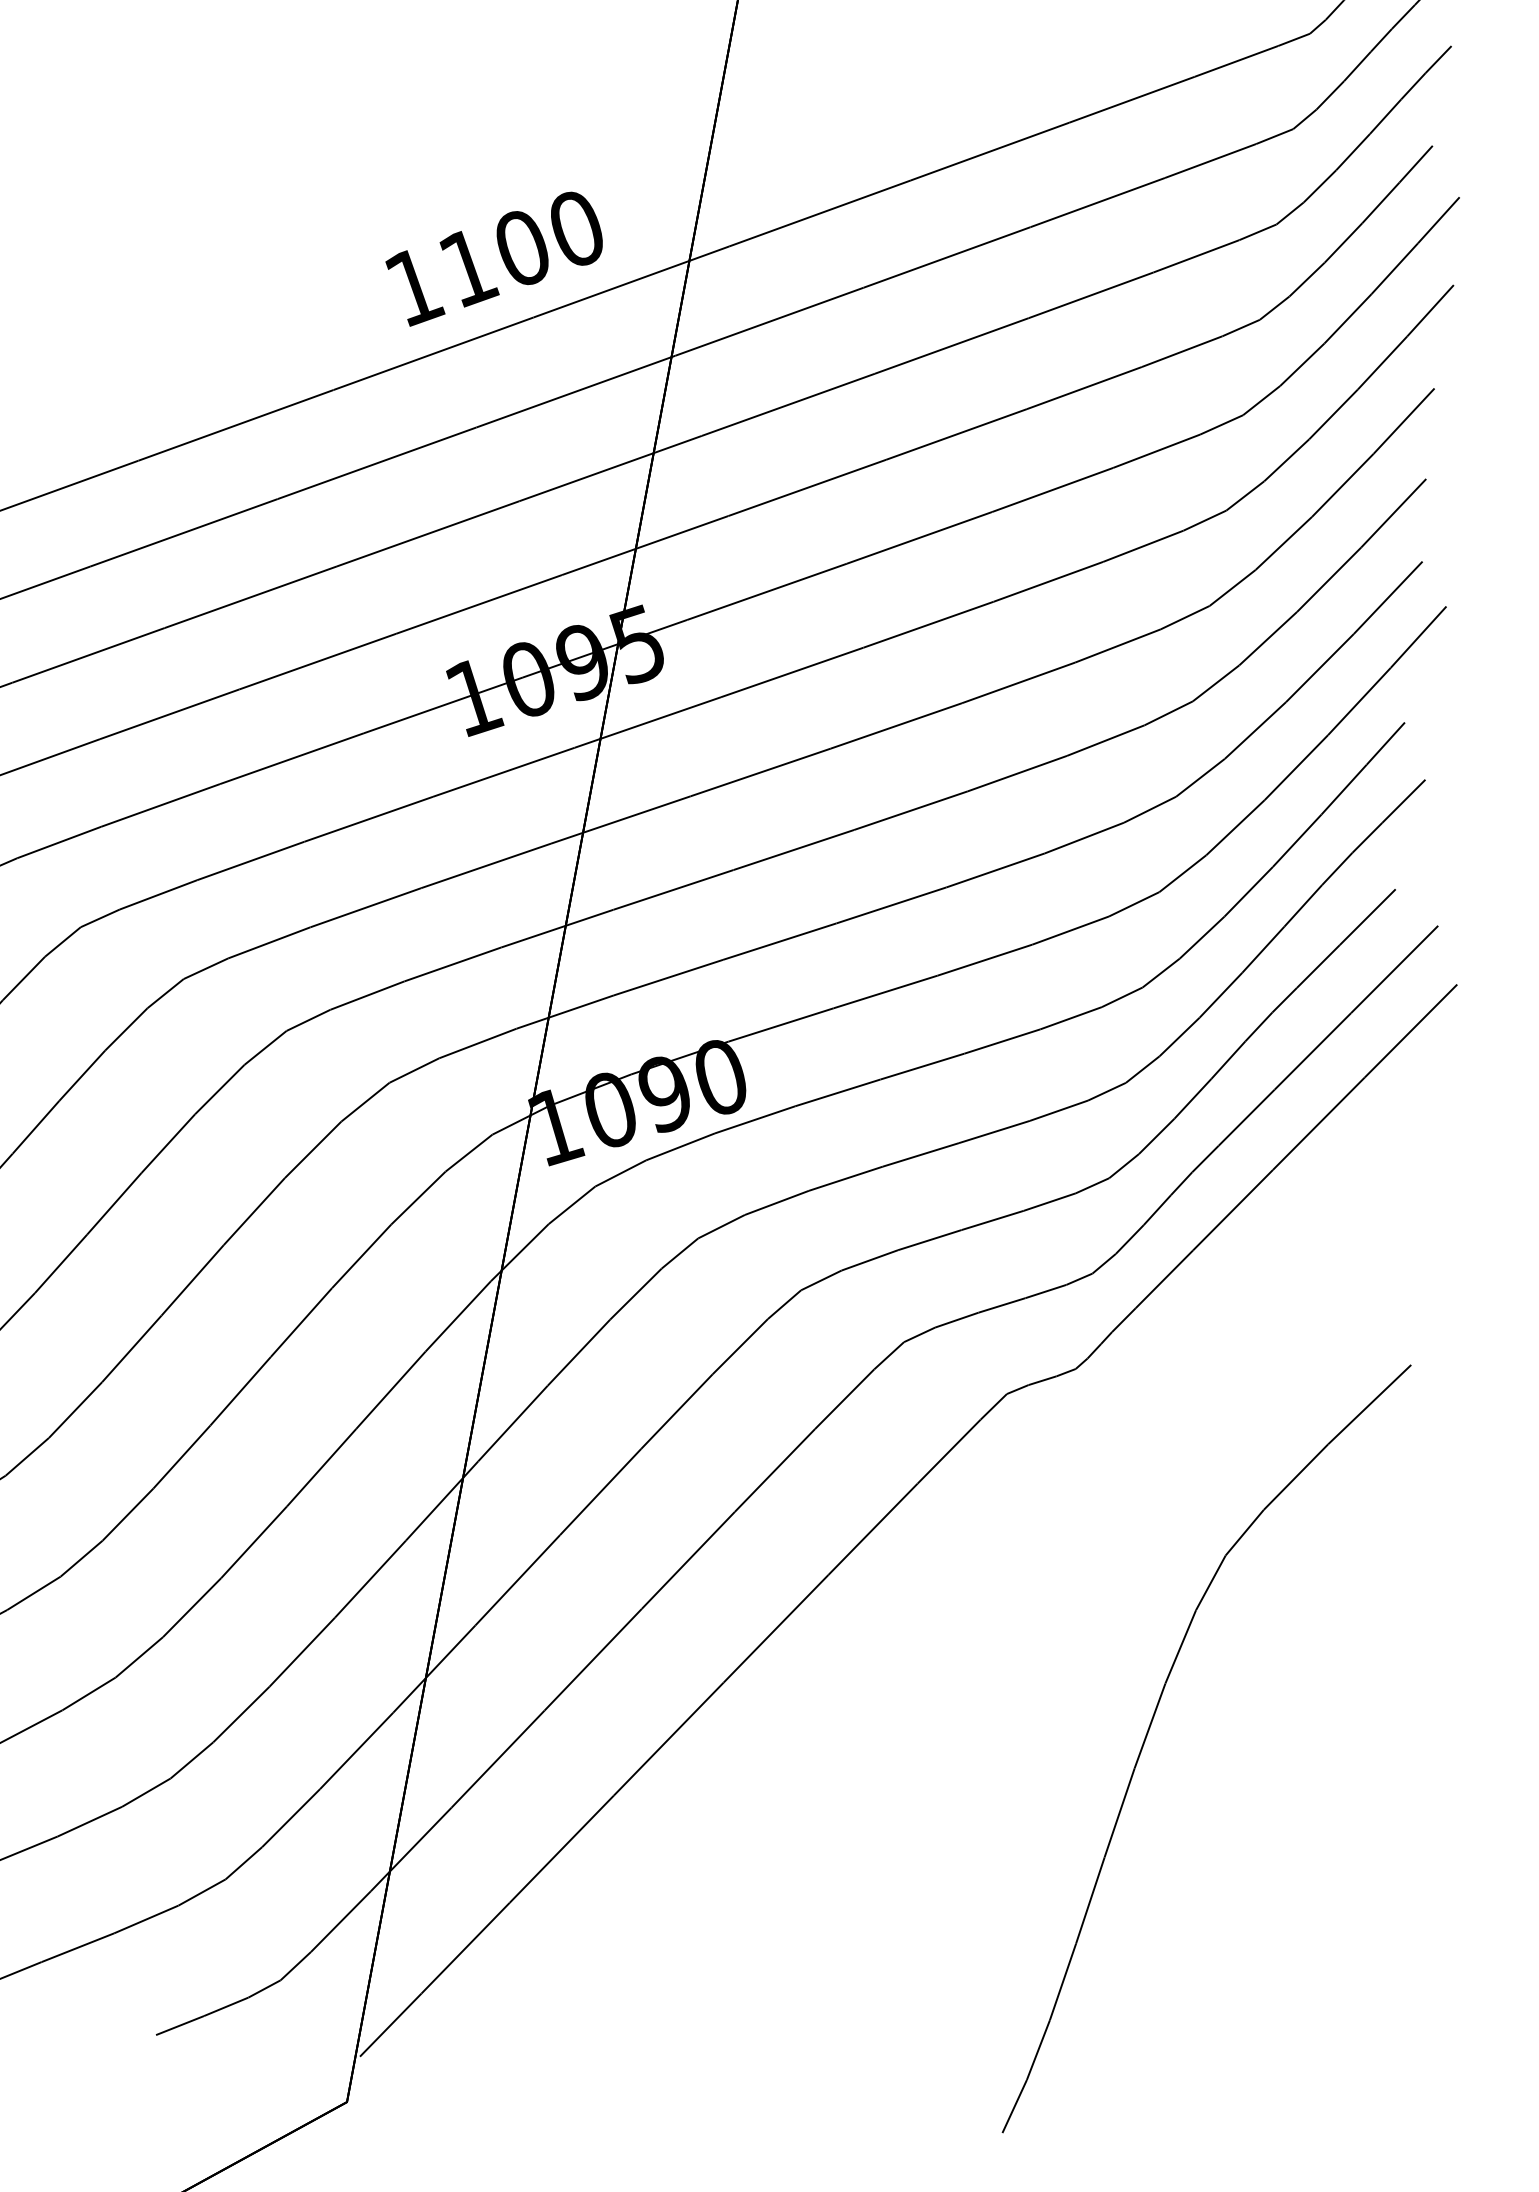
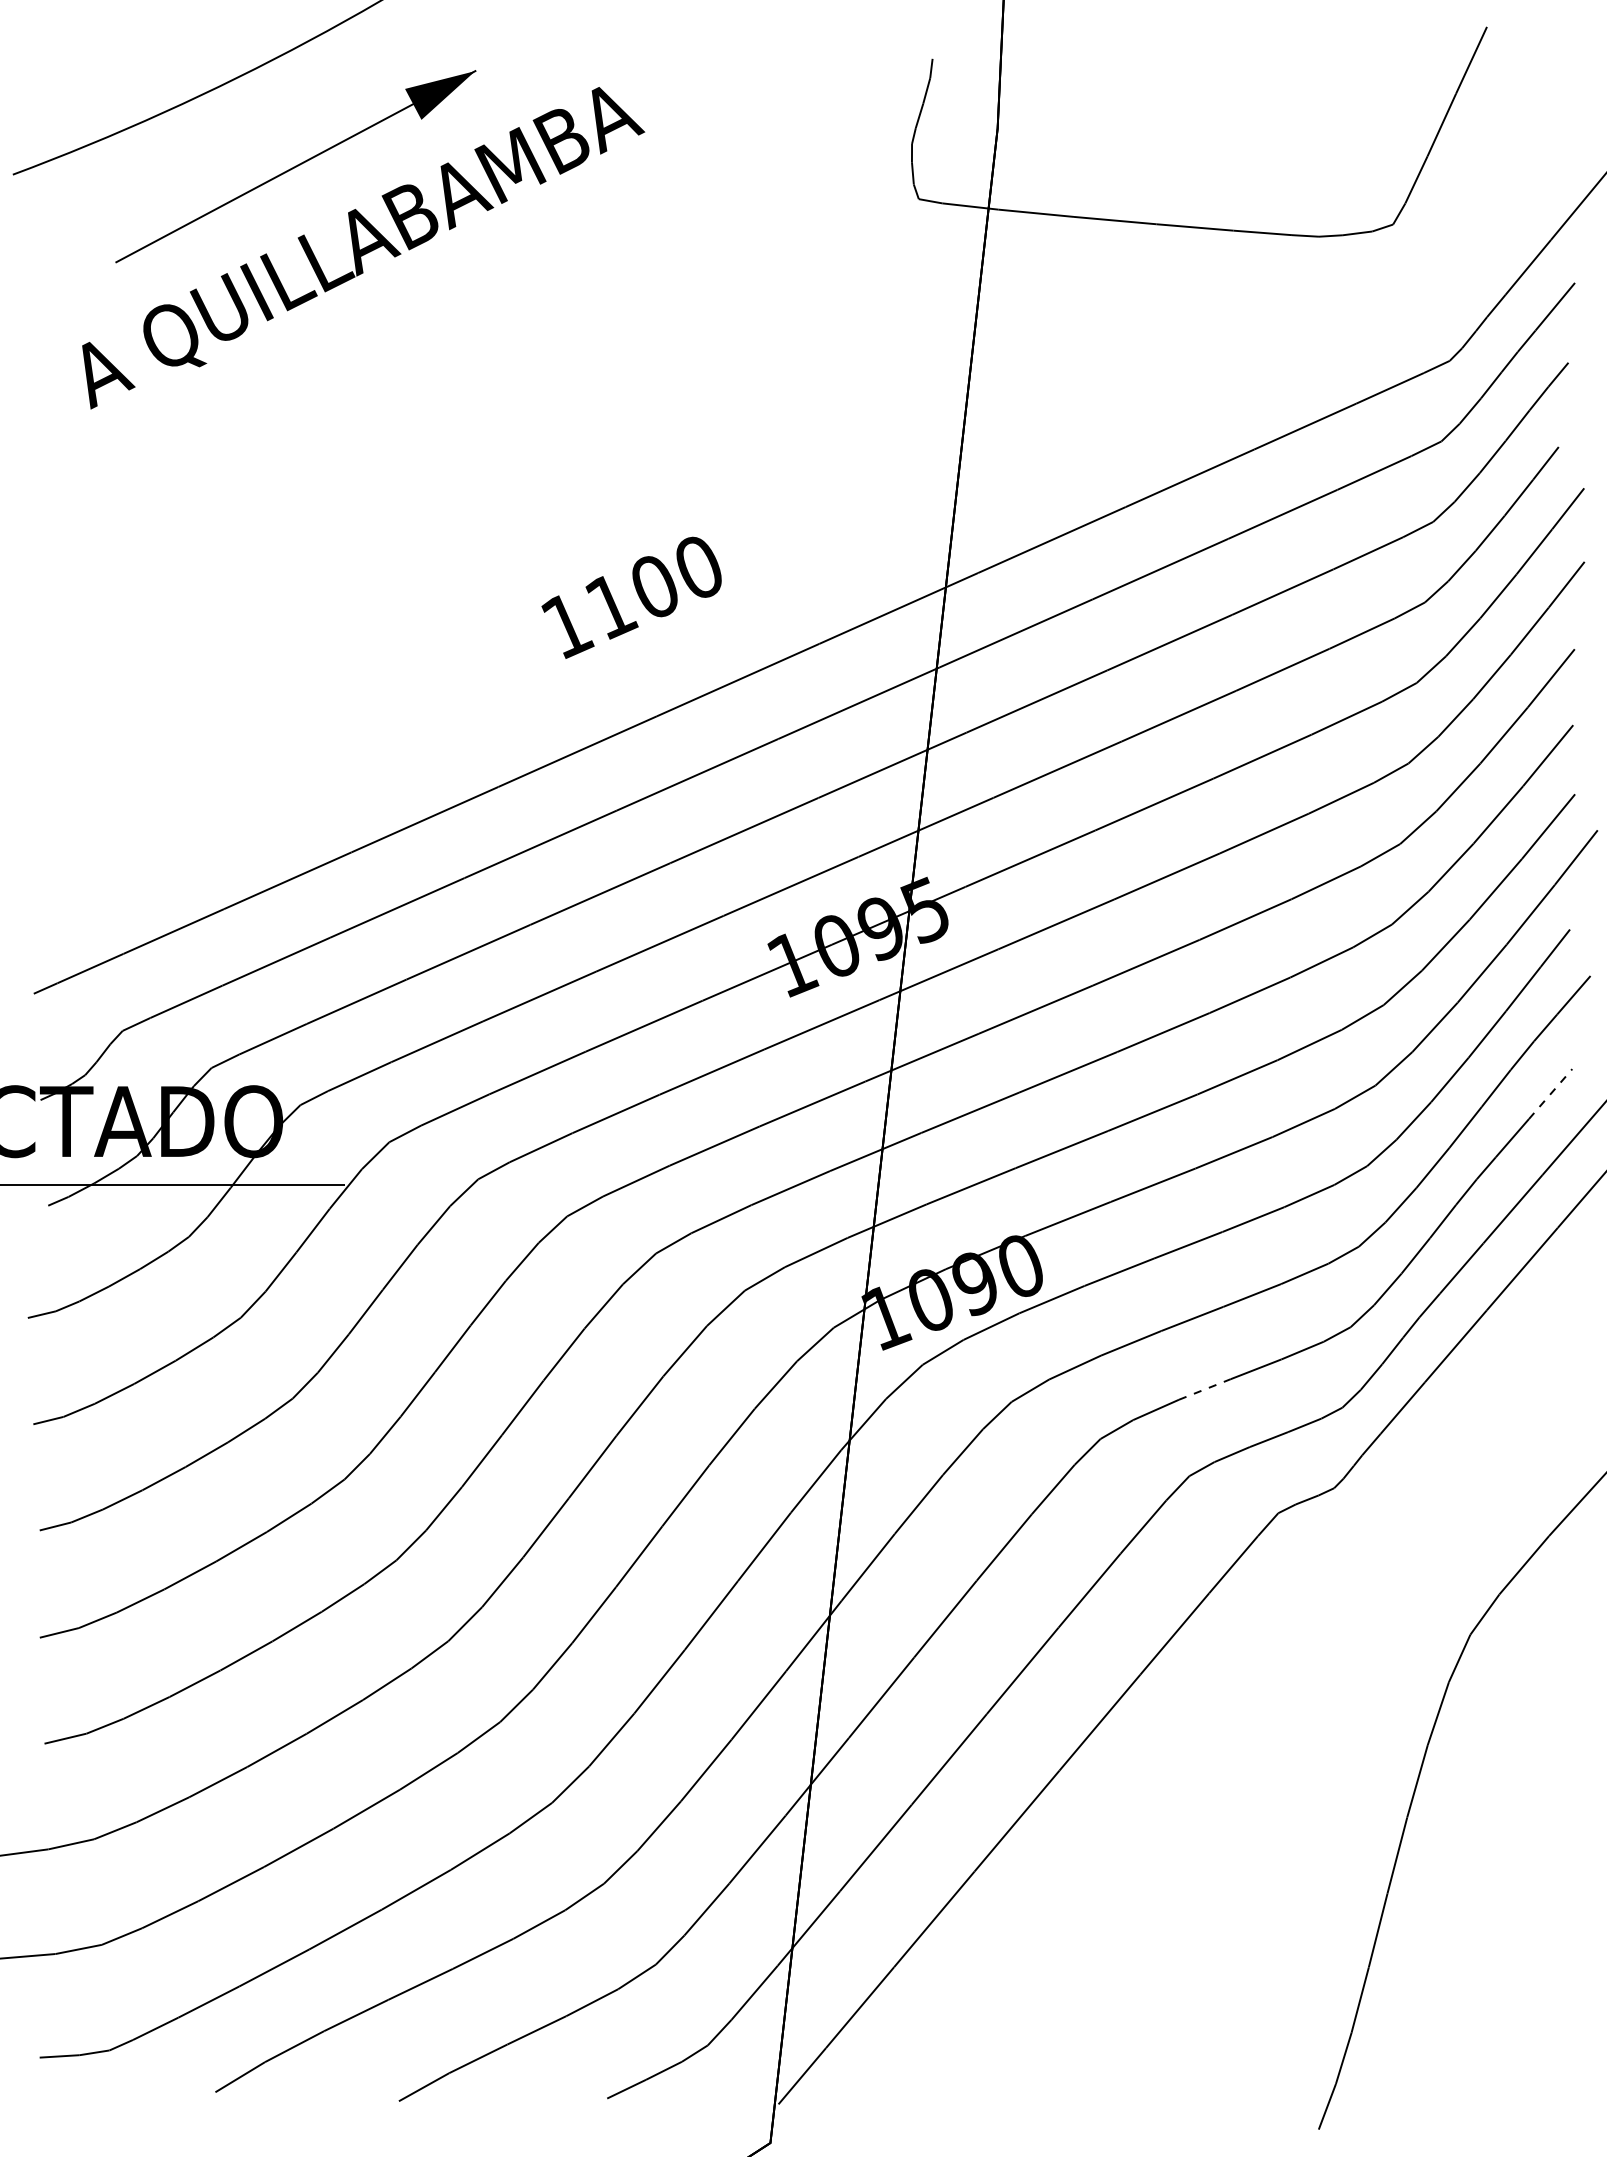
text: (493, 258) -> (631, 597), moved
line: (1367, 916) -> (1550, 1093), solid -> dashed
line: (929, 1240) -> (1204, 1389), solid -> dashed

